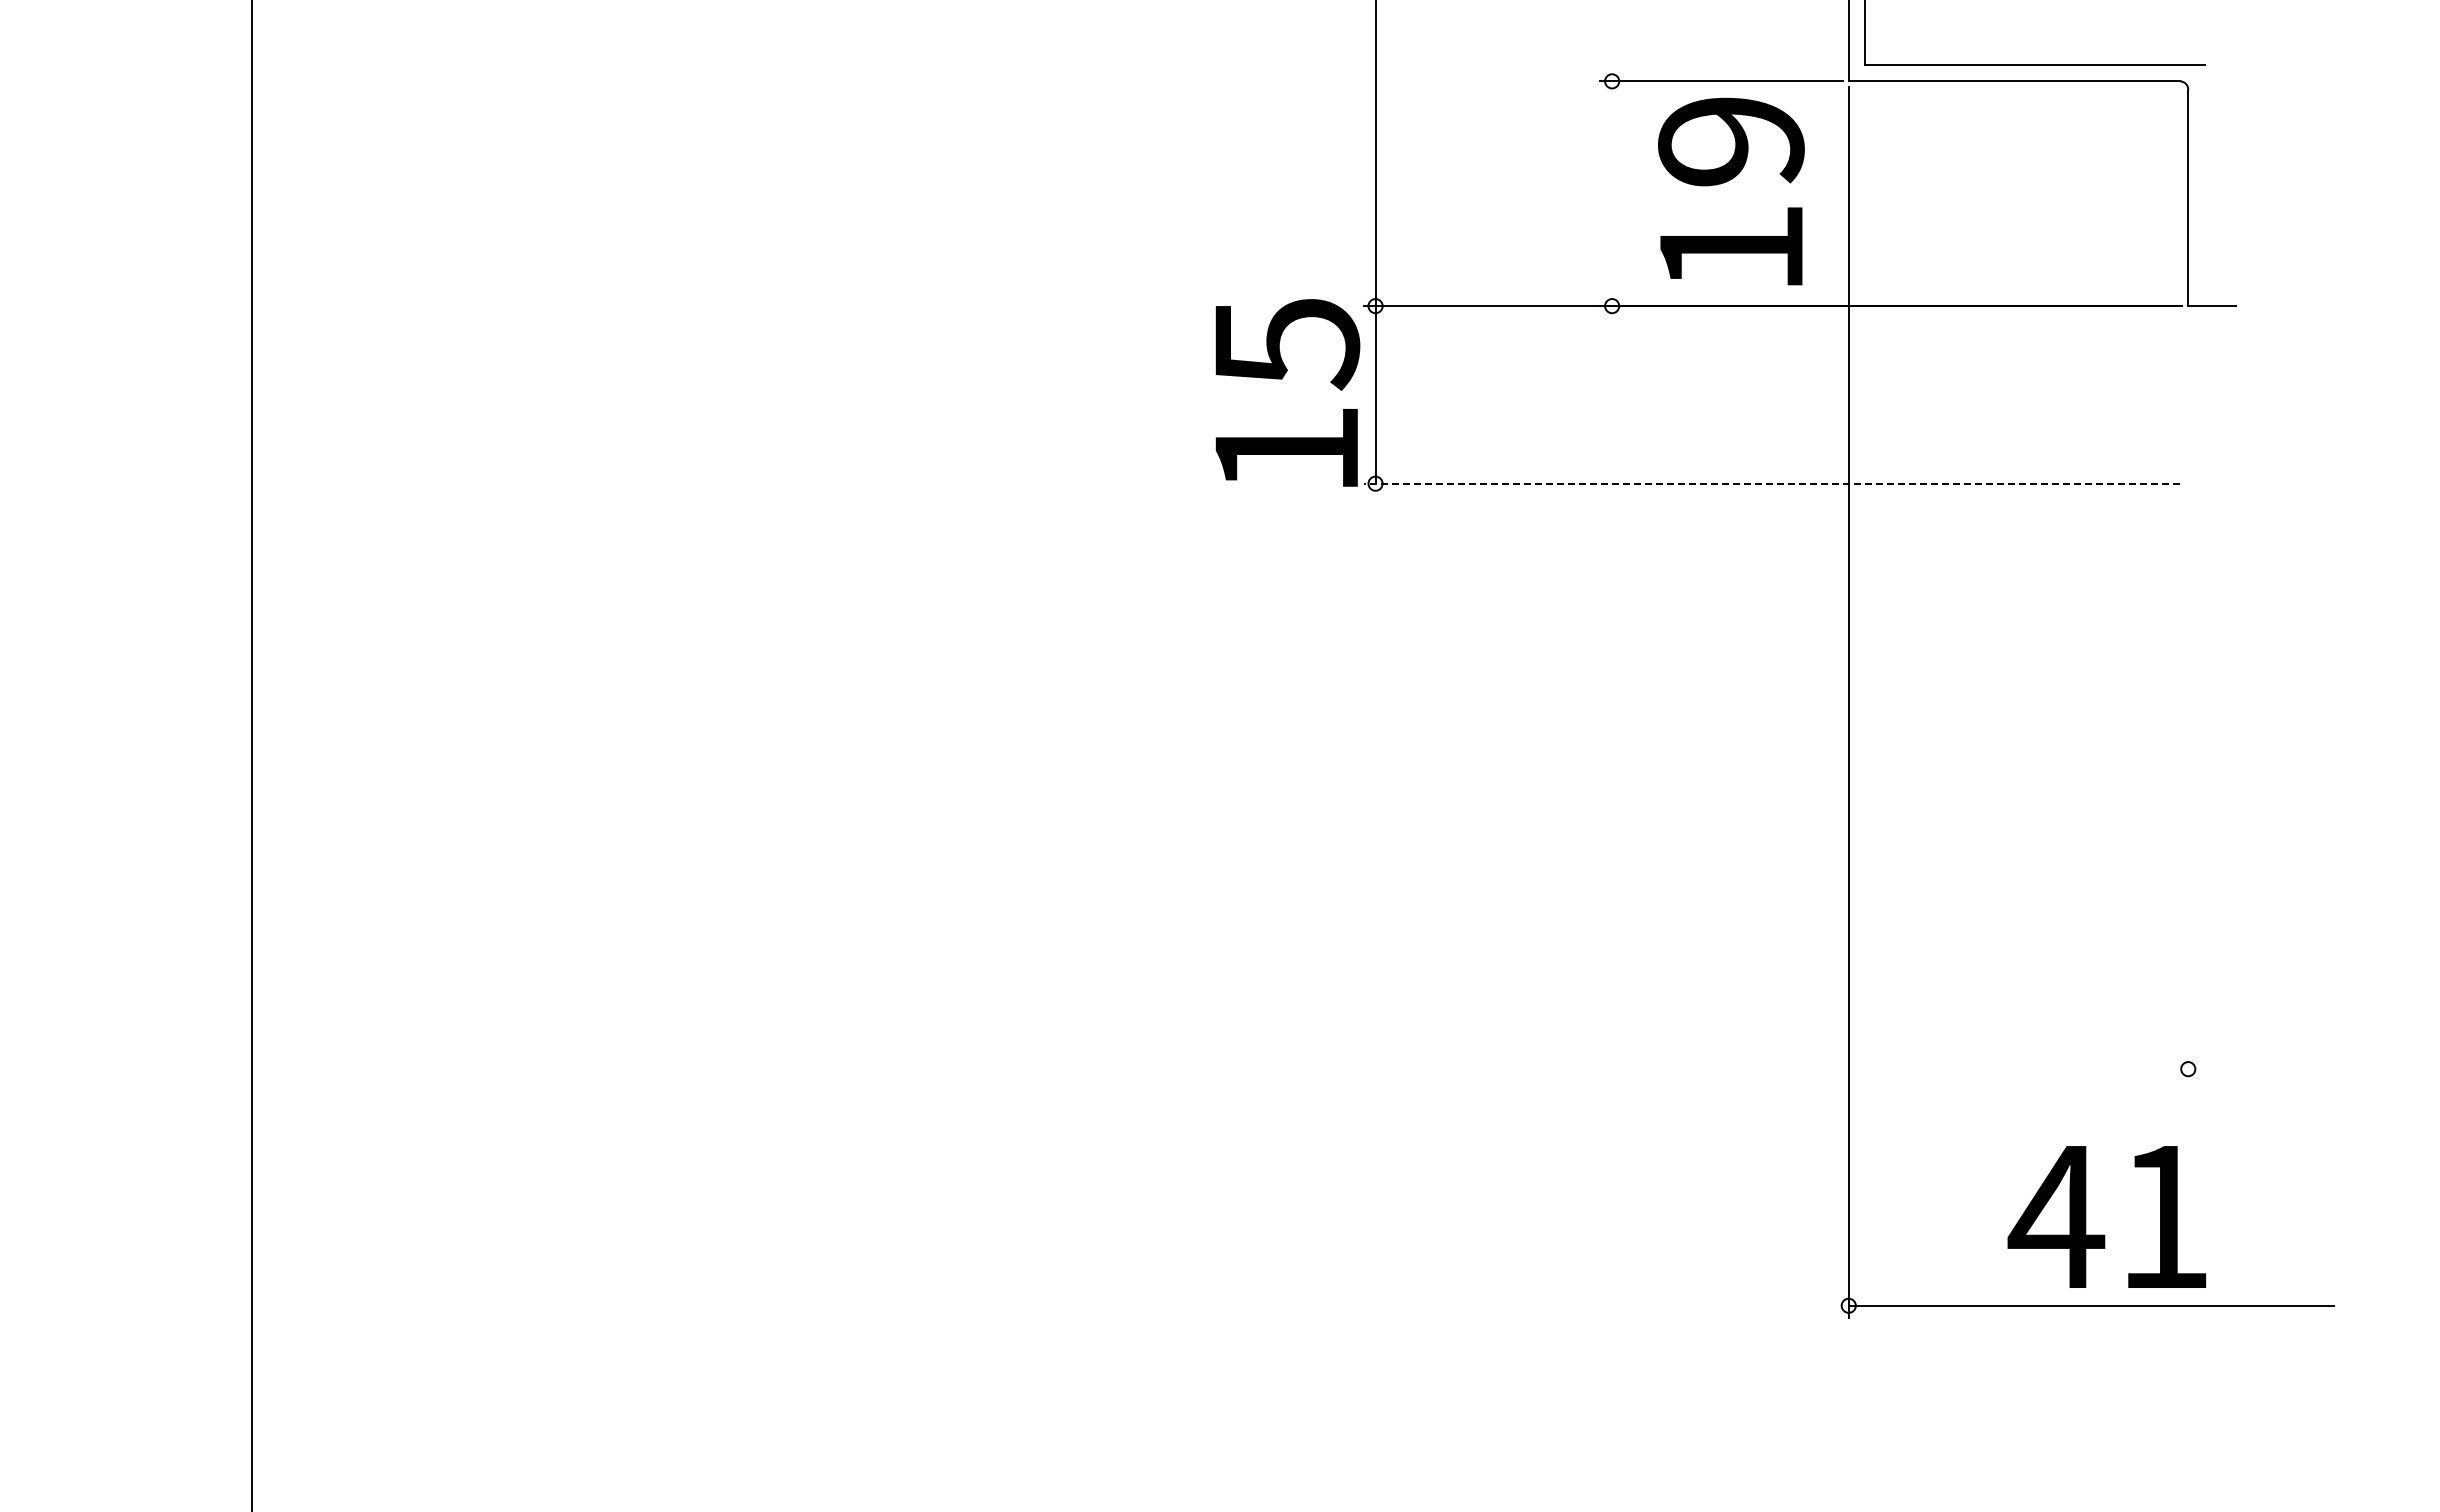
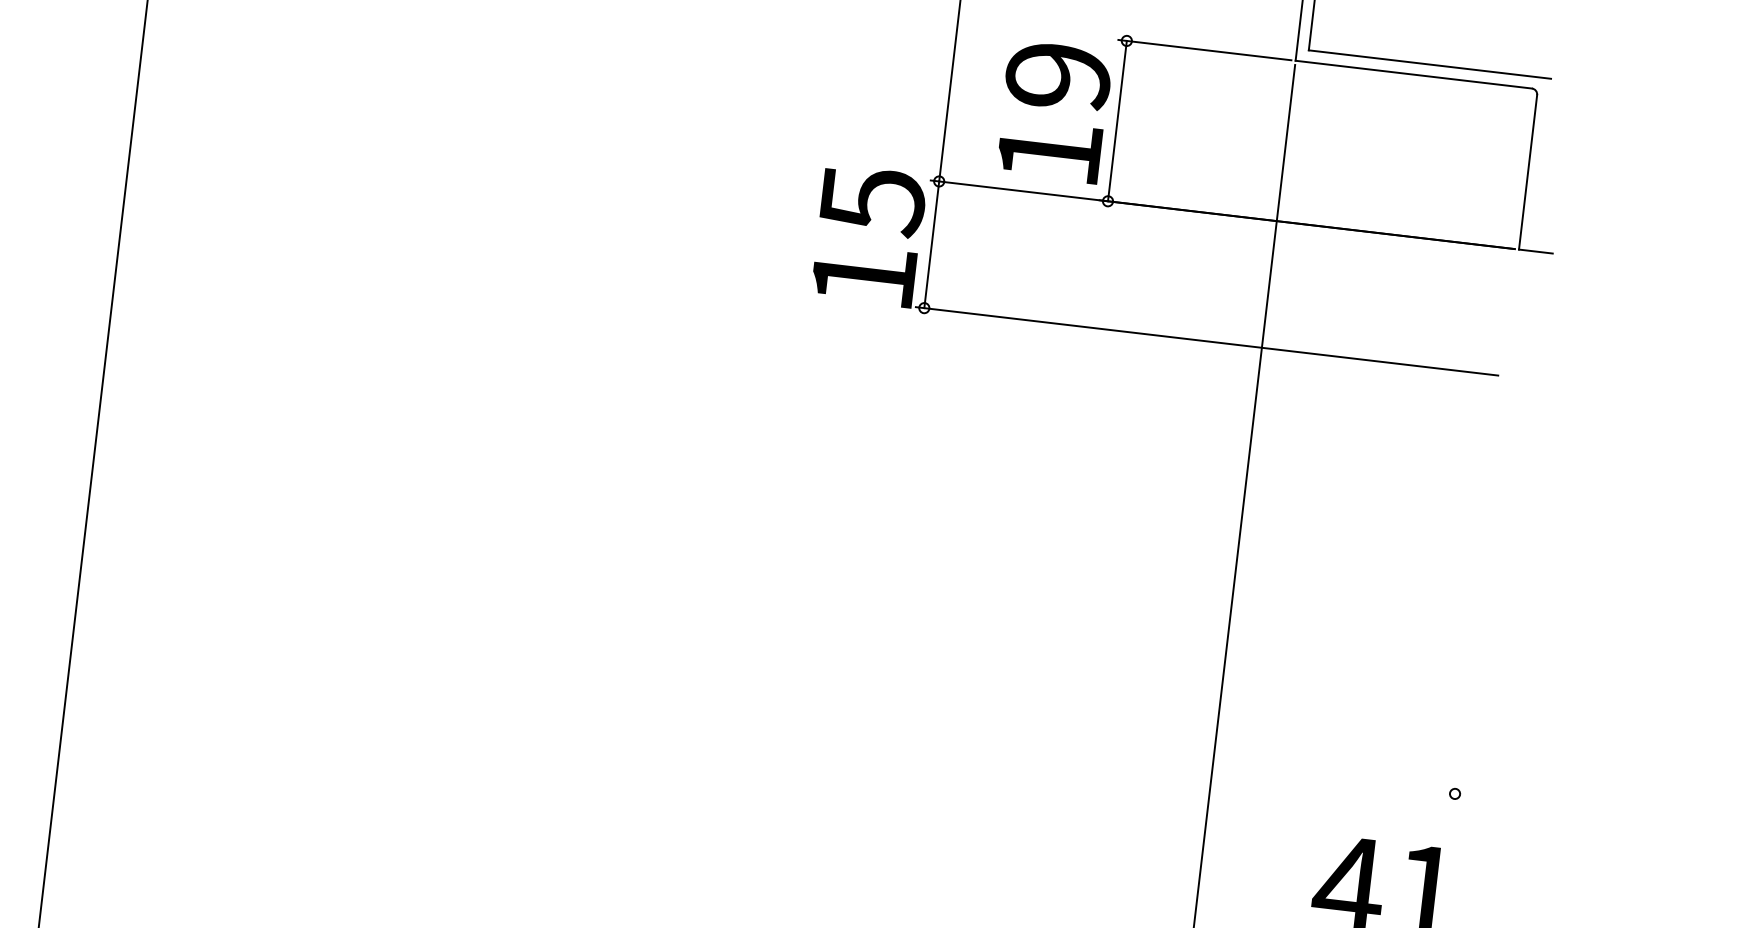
text: (1731, 191) -> (1054, 112), moved
line: (1612, 193) -> (1117, 120), added
line: (1771, 483) -> (1206, 341), dashed -> solid

